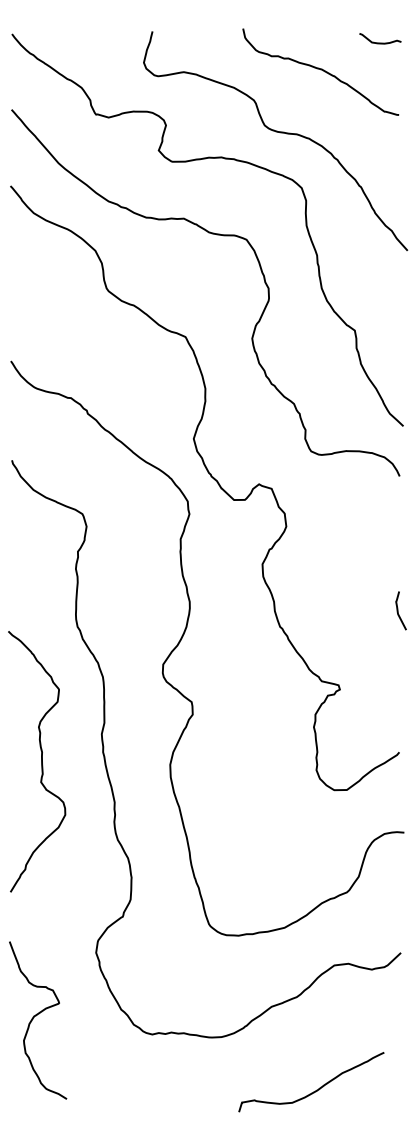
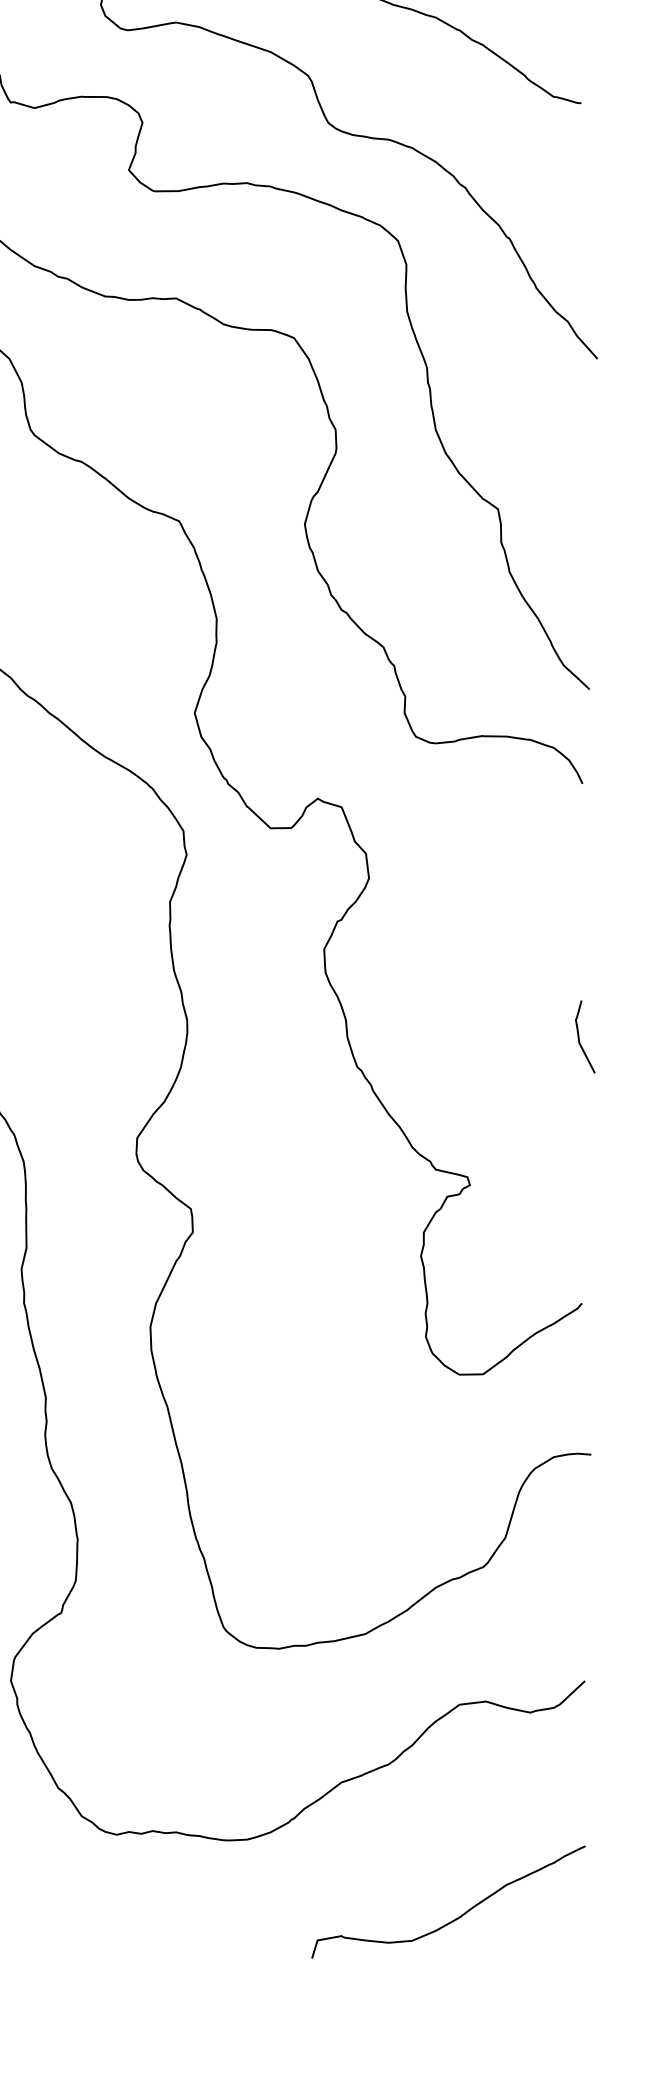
curve: (316, 1089) -> (457, 1915), moved

